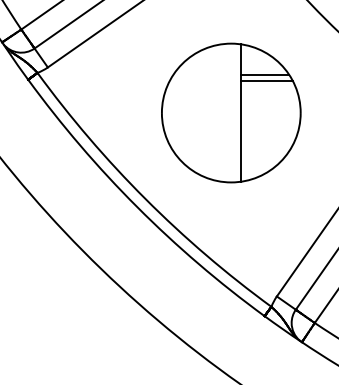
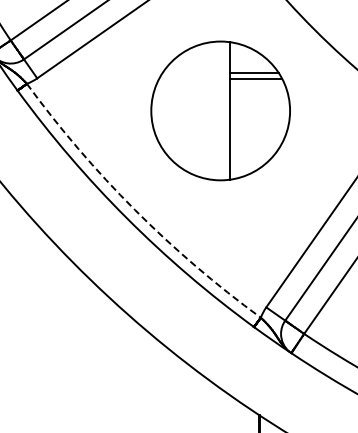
part: (231, 112) -> (220, 110), moved
arc: (145, 198) -> (134, 209), solid -> dashed

